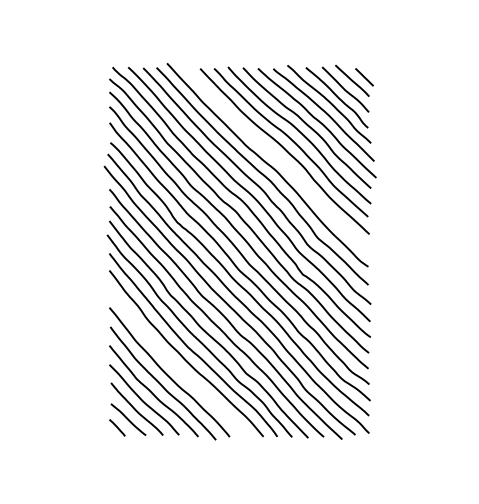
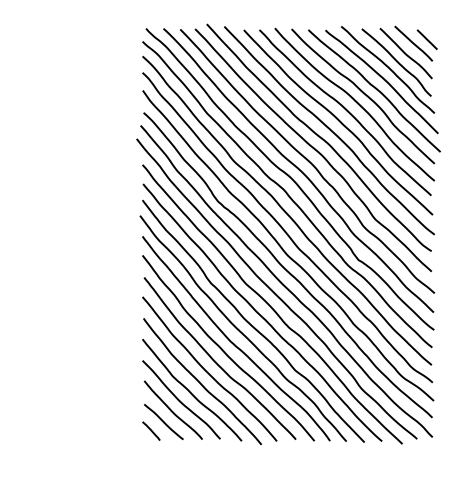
curve: (276, 158) -> (329, 130), added
curve: (175, 365) -> (216, 361), added

